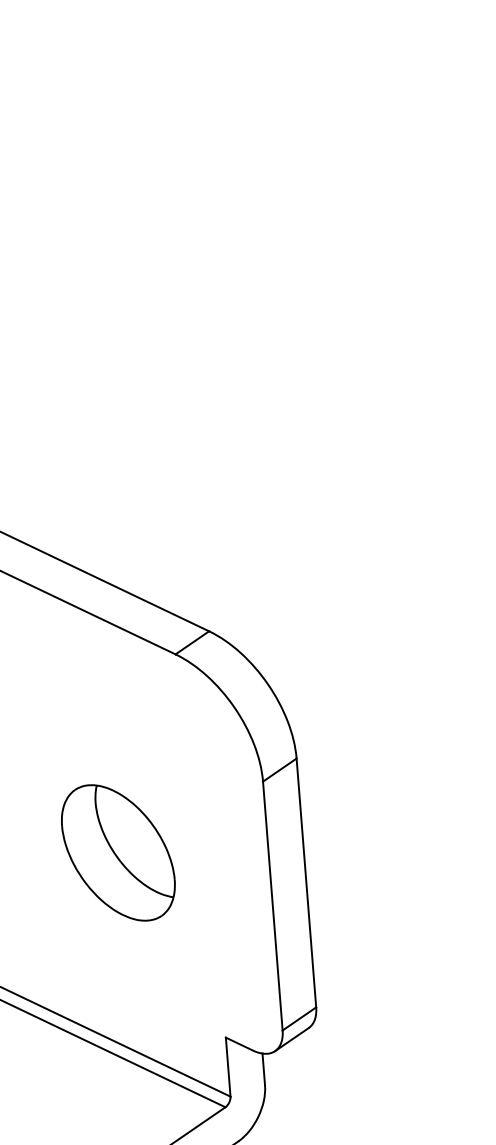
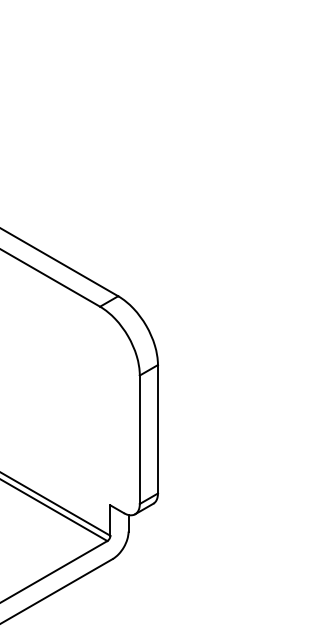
part: (117, 853) -> (62, 406), removed

